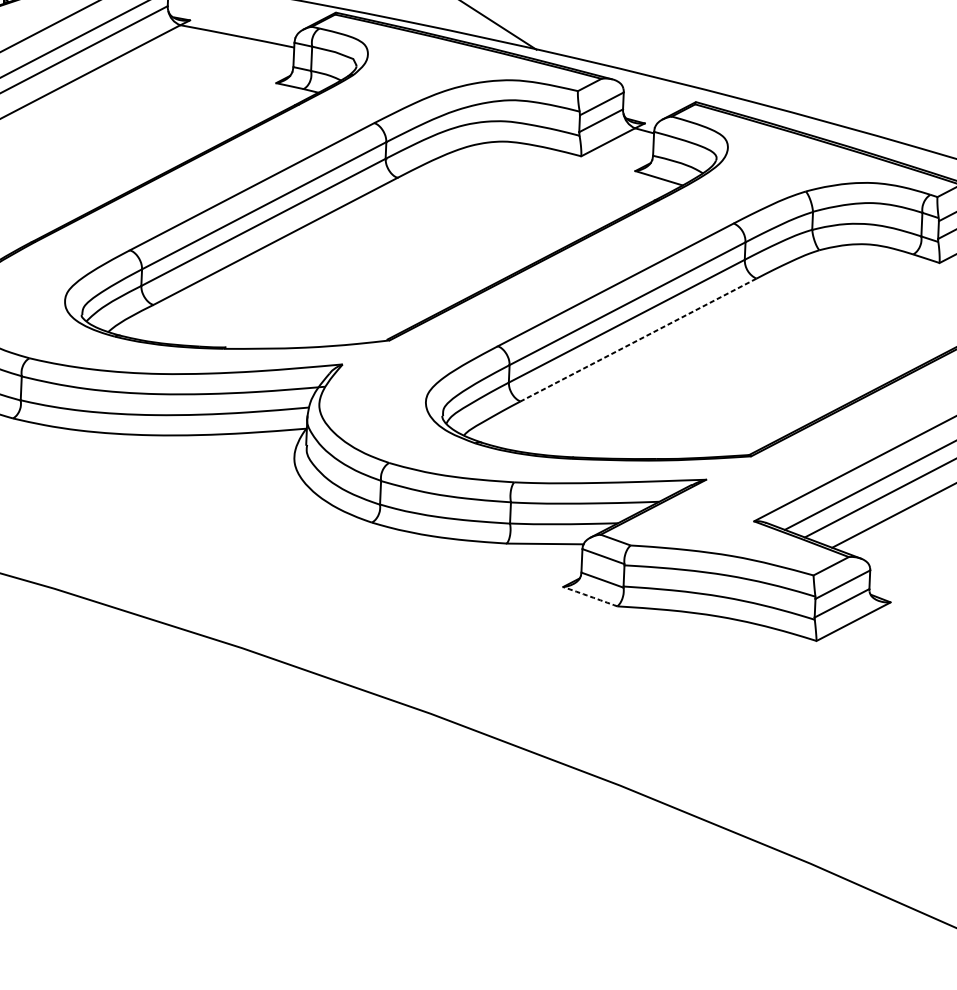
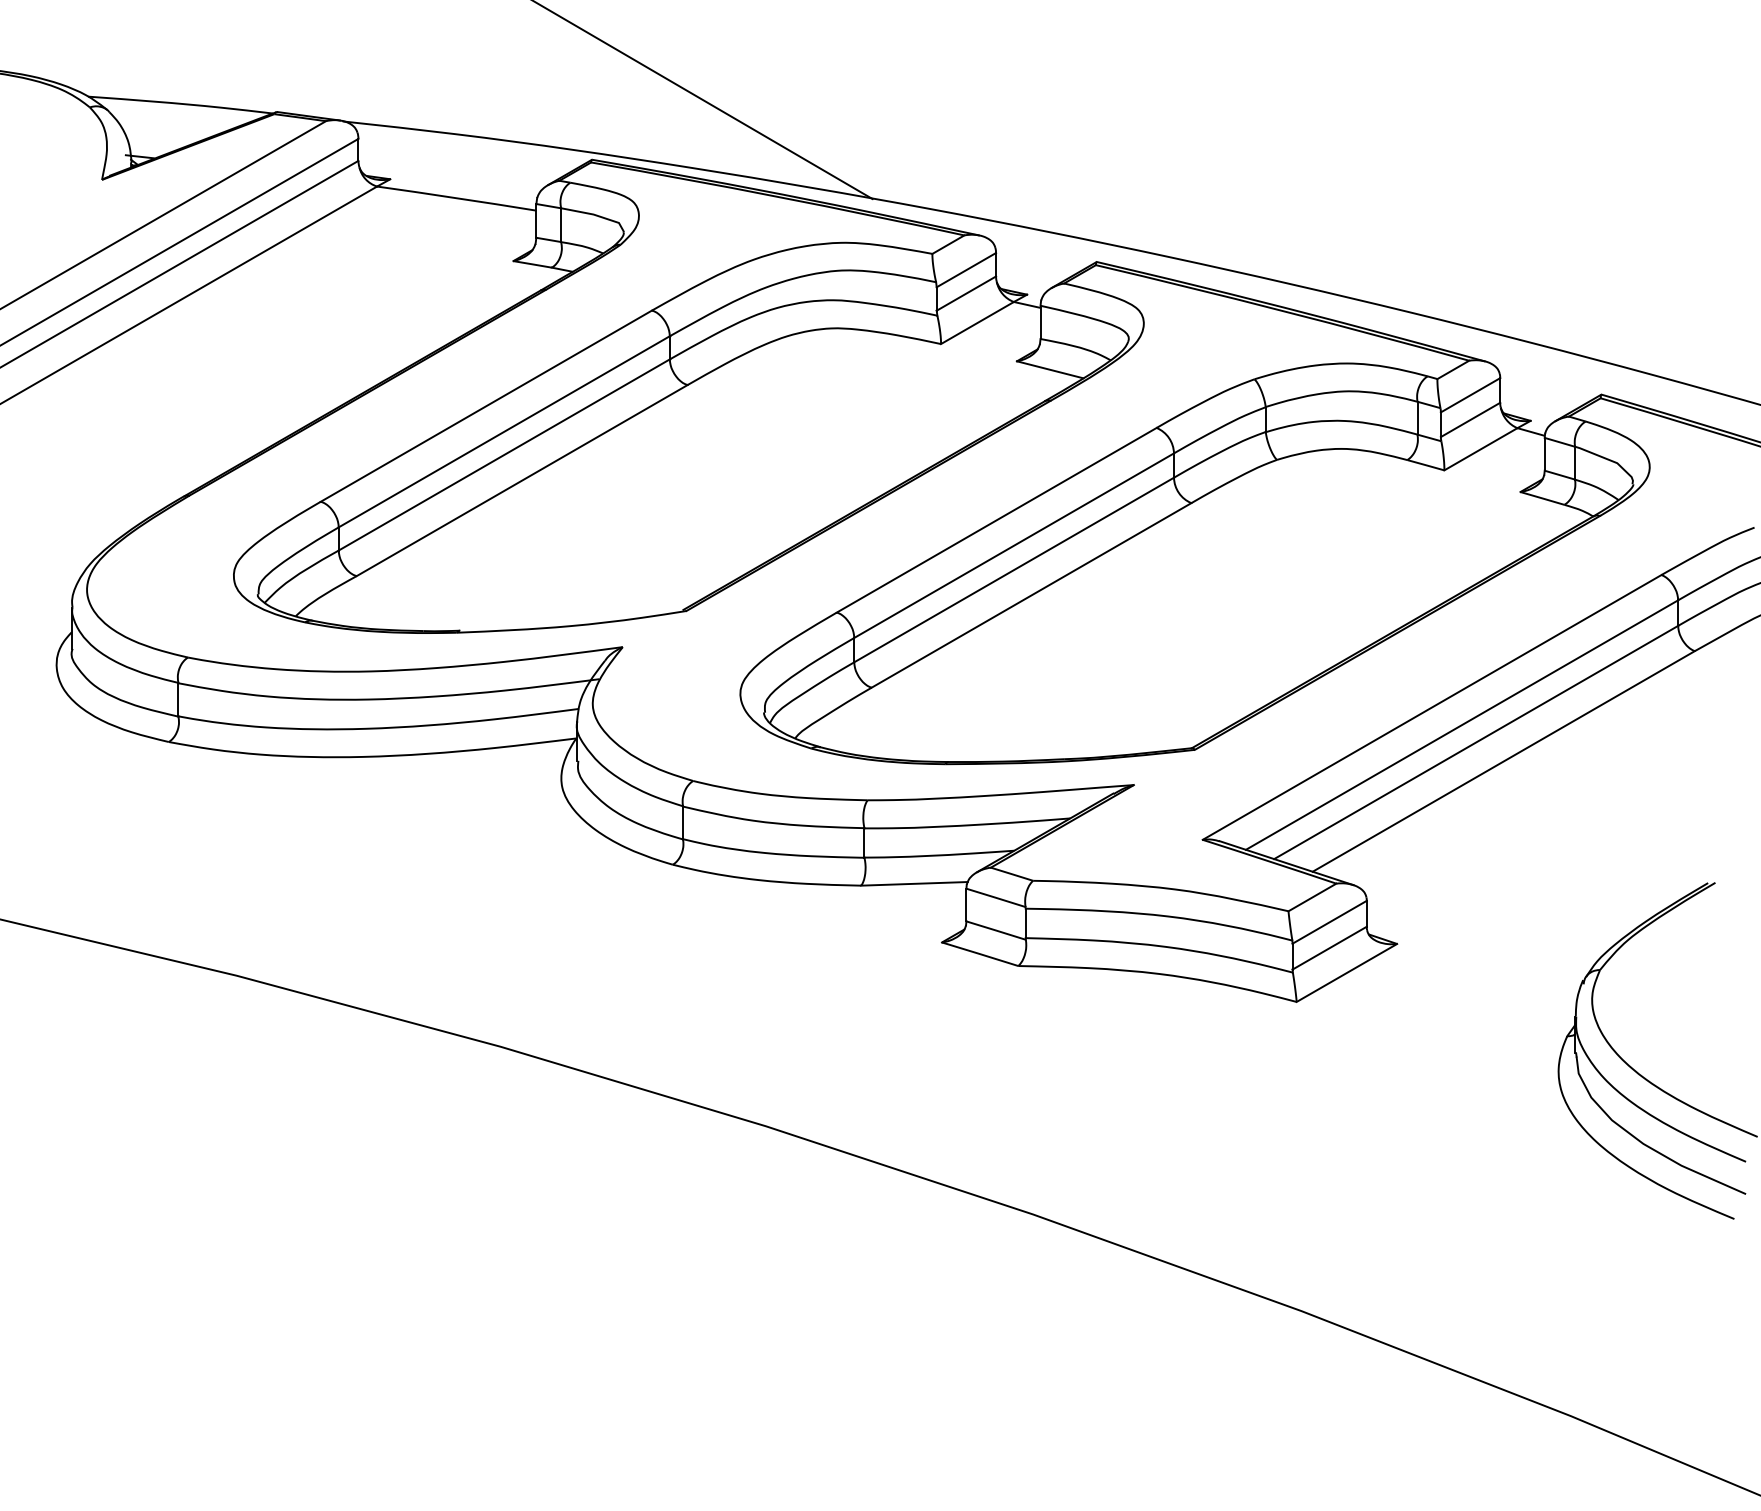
line: (638, 340) -> (1031, 595), dashed -> solid
arc: (590, 596) -> (980, 954), dashed -> solid

